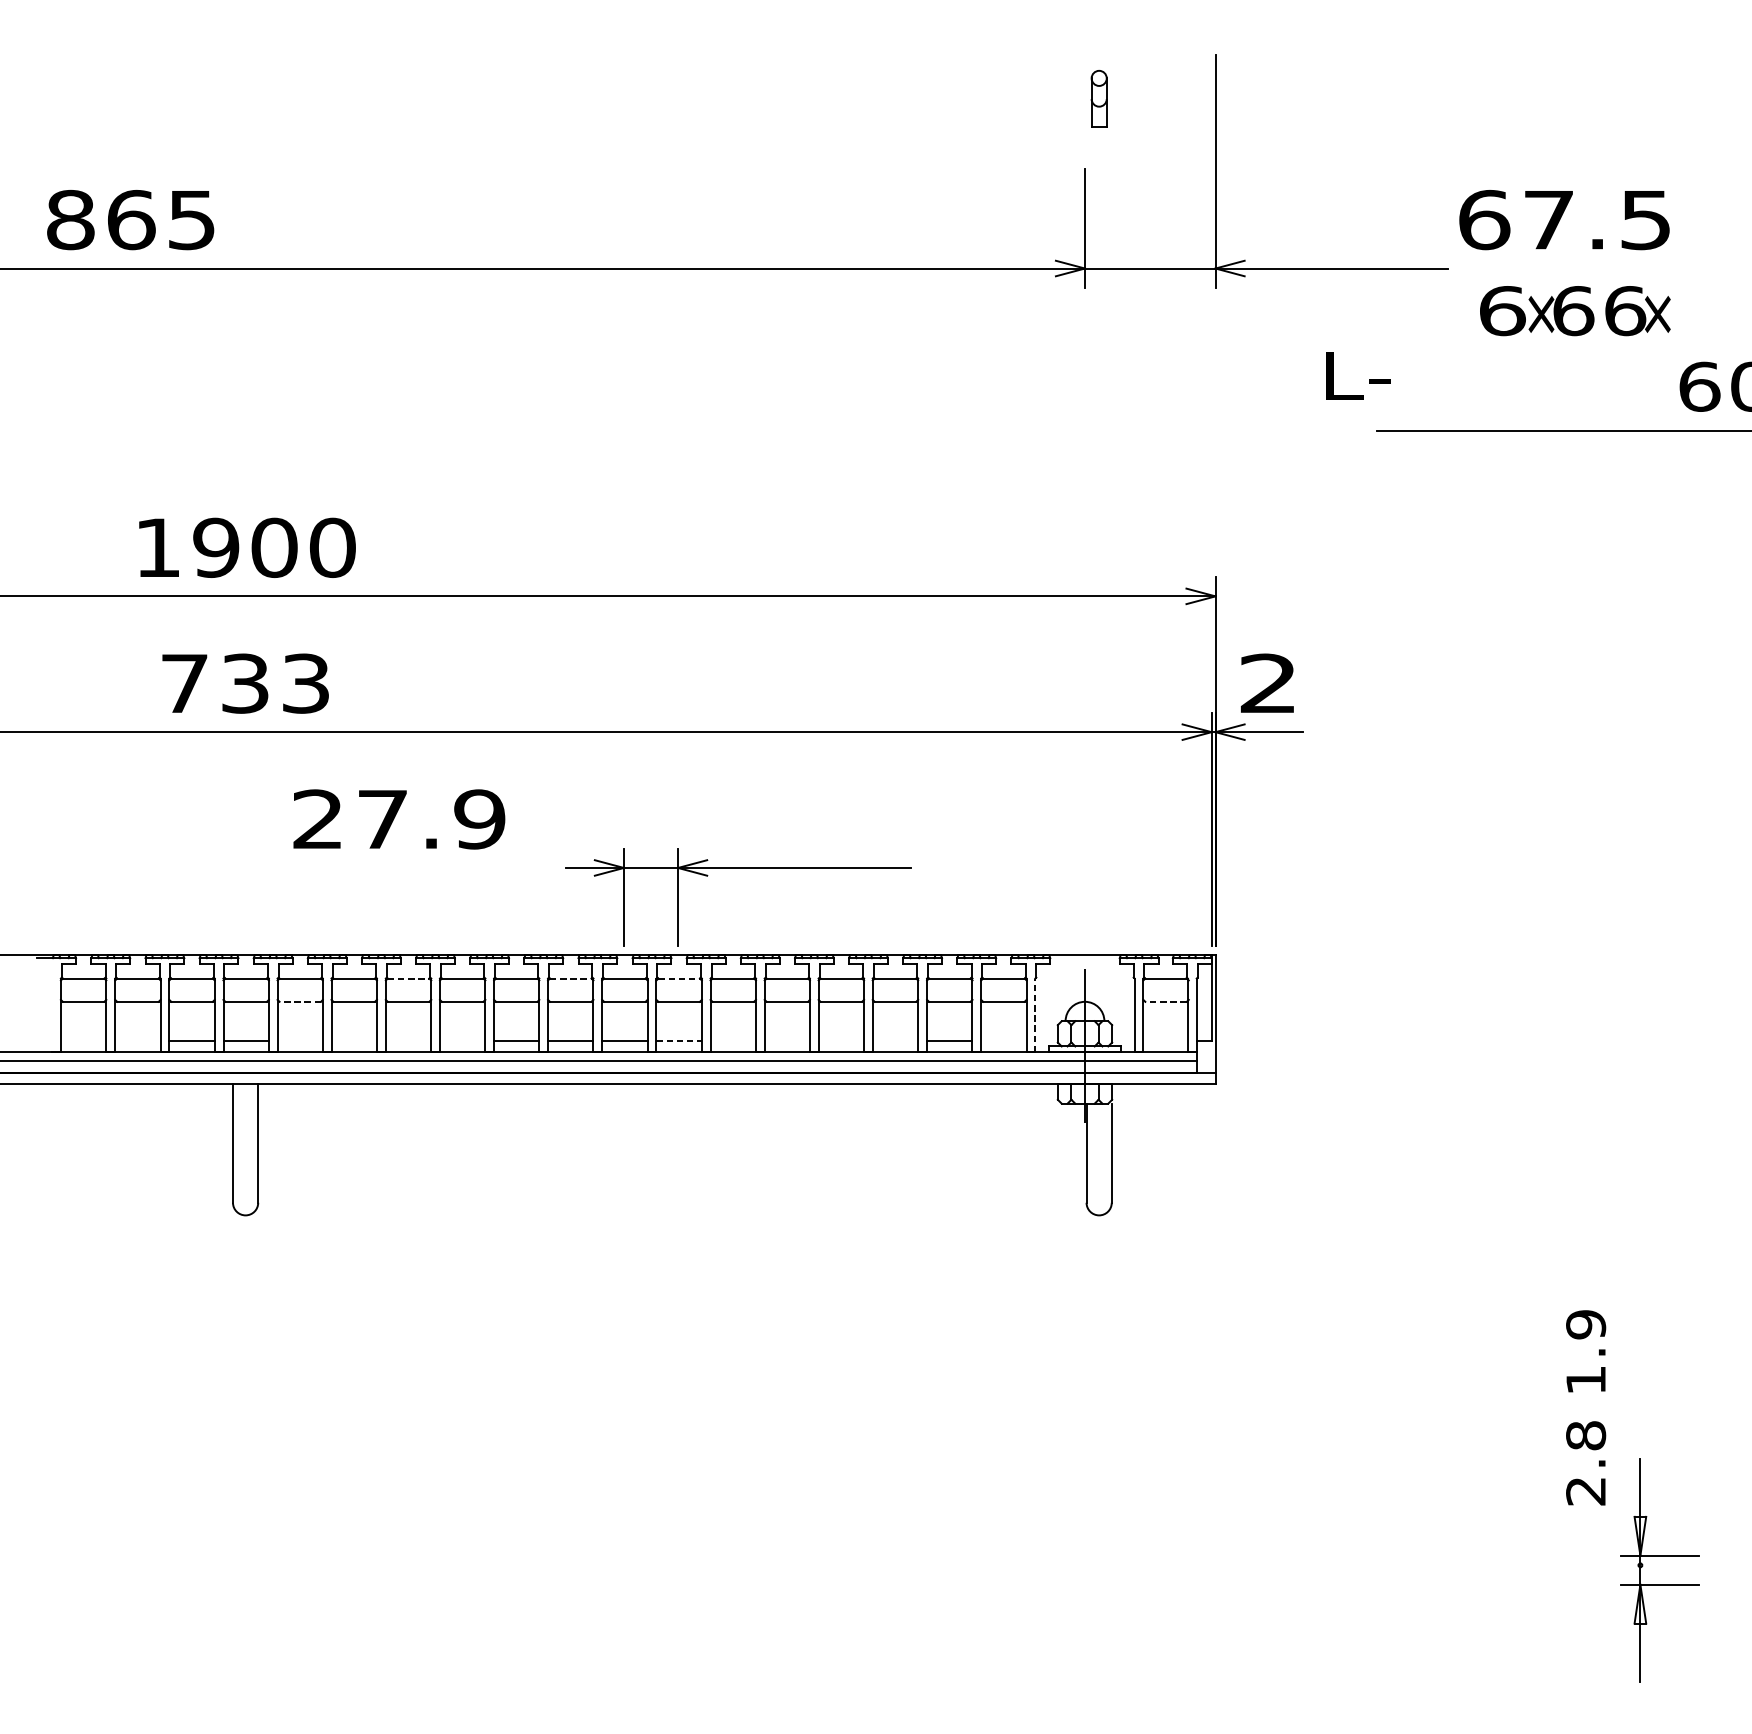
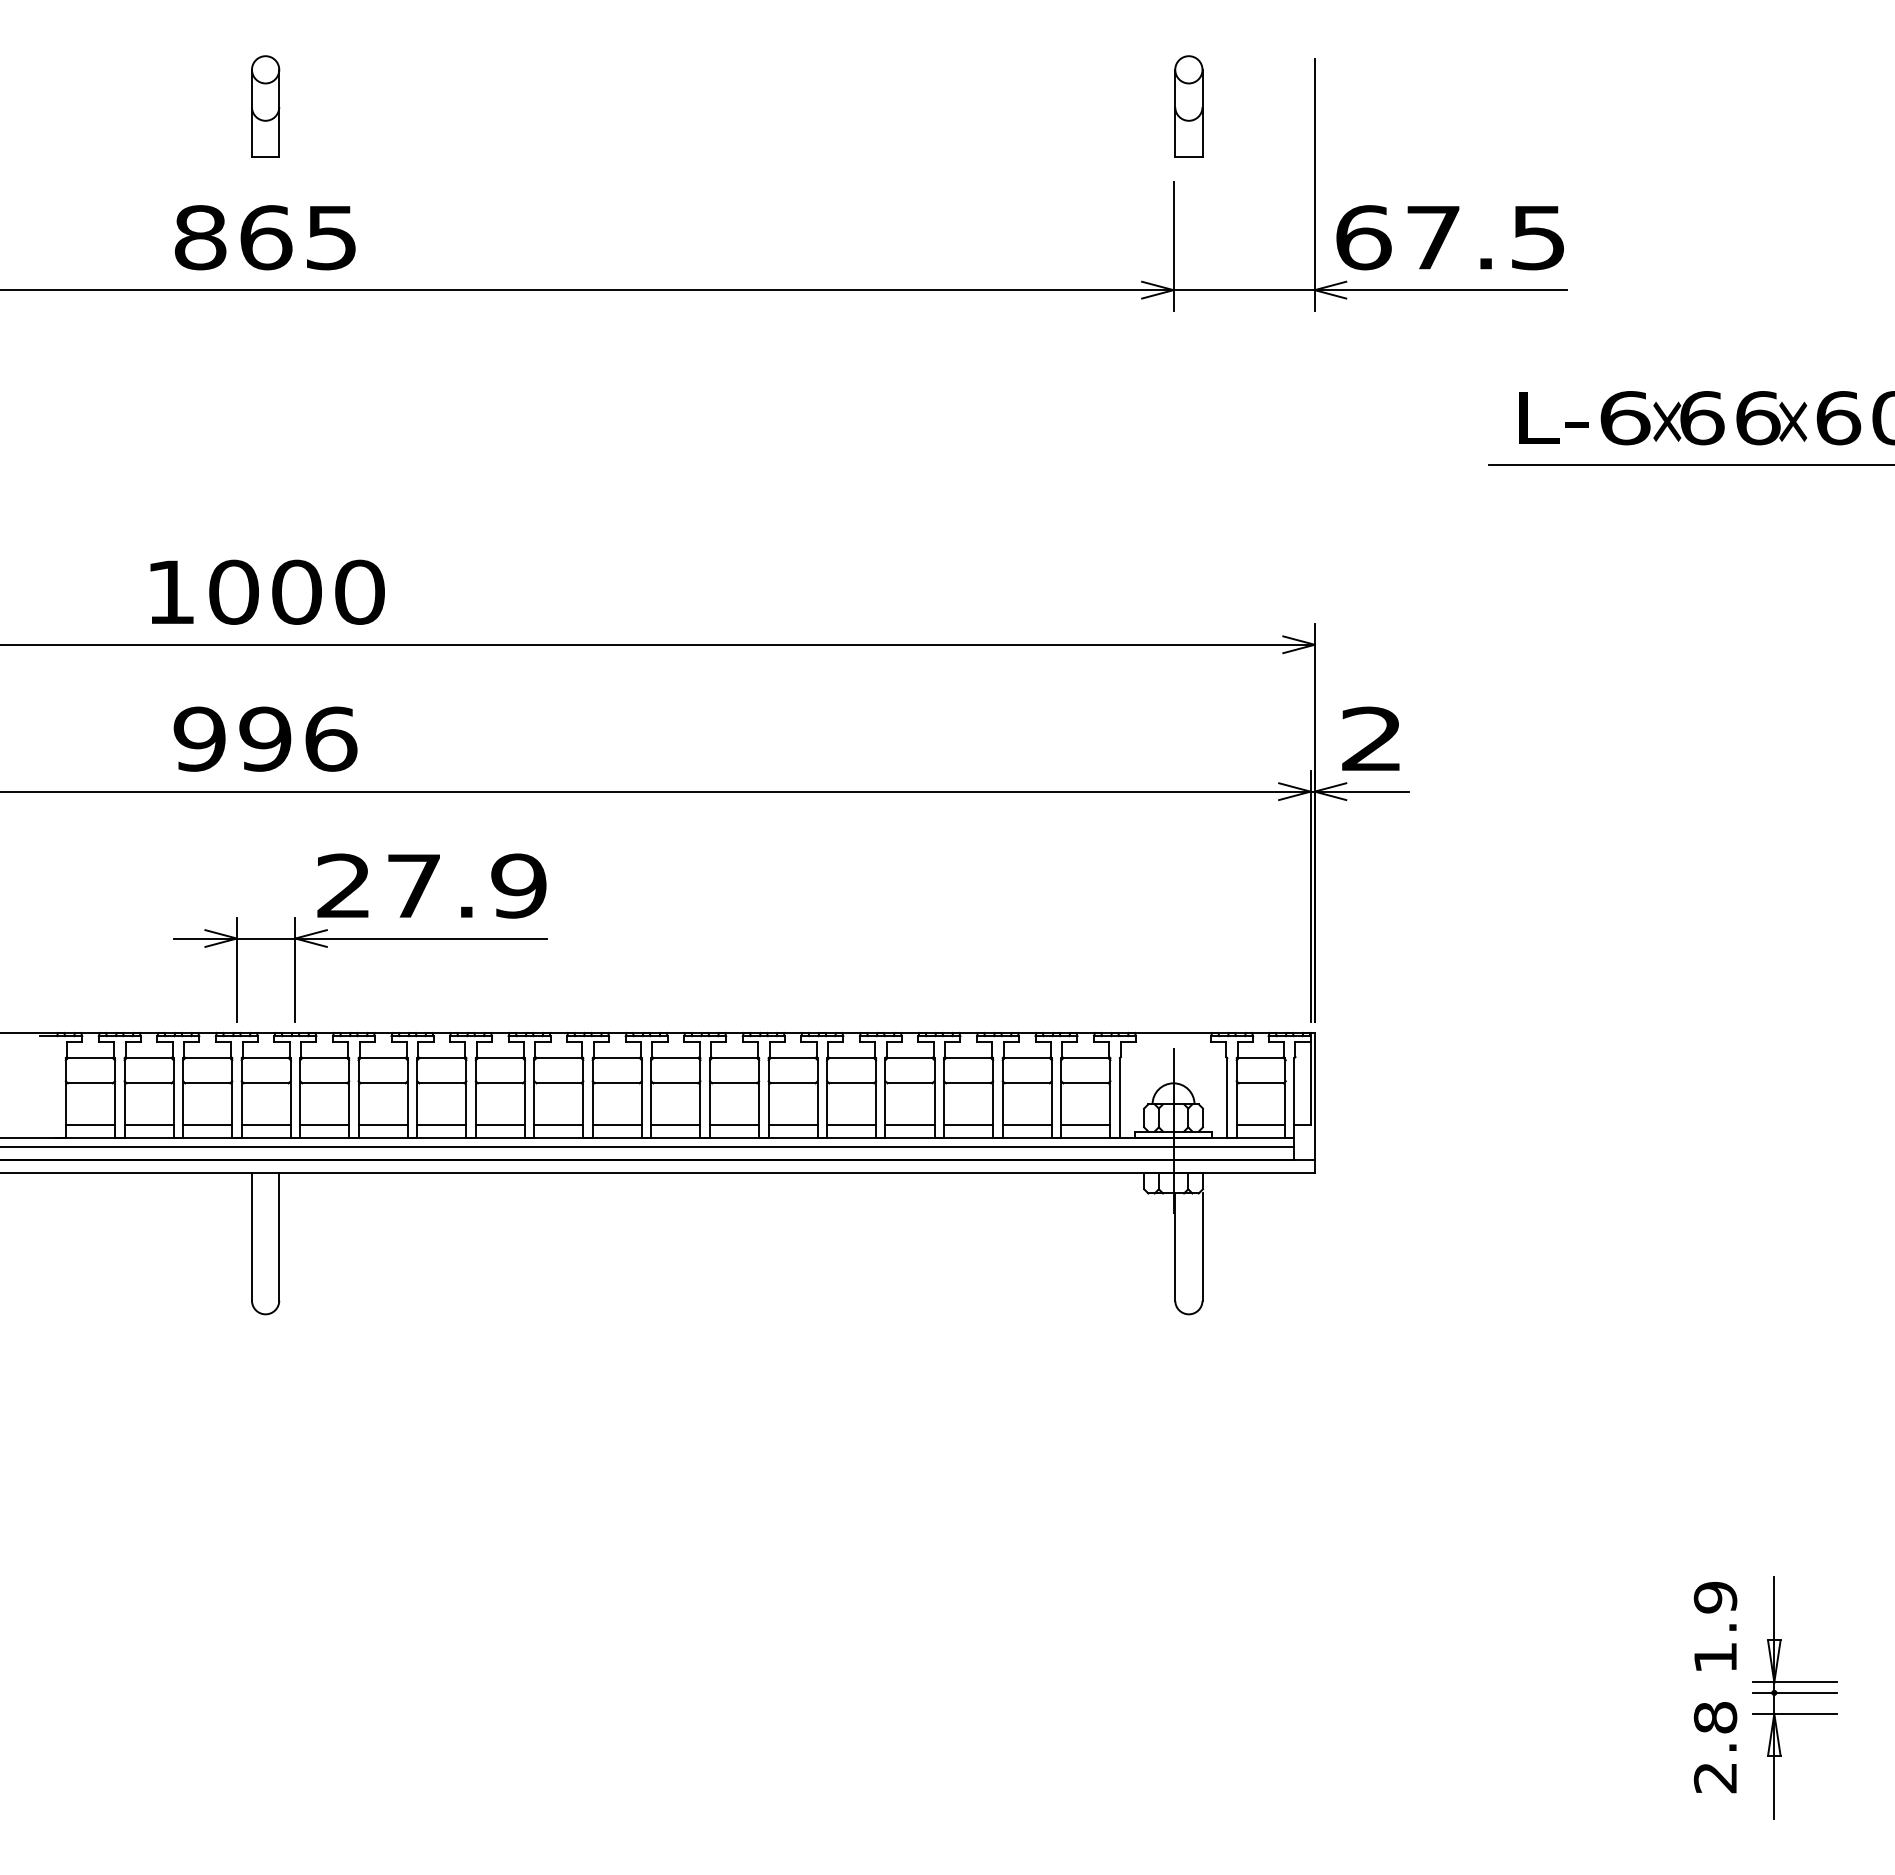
part: (245, 98) -> (265, 106), added
part: (1098, 98) -> (1188, 106), size x1.67
text: (129, 219) -> (264, 237), moved
text: (1563, 219) -> (1449, 237), moved
text: (1574, 311) -> (1703, 418), moved
text: (1357, 375) -> (1553, 417), moved
text: (215, 547) -> (233, 591), 1900 -> 1000
text: (245, 683) -> (265, 738), 733 -> 996
part: (738, 868) -> (360, 939), moved
line: (409, 978) -> (442, 1058), dashed -> solid
line: (570, 978) -> (617, 1058), dashed -> solid
line: (680, 978) -> (735, 1058), dashed -> solid
line: (300, 1001) -> (324, 1083), dashed -> solid
line: (1165, 1001) -> (1260, 1083), dashed -> solid
line: (1035, 1015) -> (1119, 1098), dashed -> solid
line: (82, 1040) -> (89, 1125), added
line: (137, 1040) -> (148, 1125), added
line: (300, 1040) -> (324, 1125), added
line: (353, 1040) -> (382, 1125), added
line: (408, 1040) -> (441, 1125), added
line: (461, 1040) -> (499, 1125), added
line: (679, 1040) -> (734, 1125), dashed -> solid
line: (732, 1040) -> (792, 1125), added
line: (787, 1040) -> (851, 1125), added
line: (840, 1040) -> (909, 1125), added
line: (895, 1040) -> (968, 1125), added
line: (1003, 1040) -> (1085, 1125), added
line: (1165, 1040) -> (1260, 1125), added
text: (1586, 1407) -> (1715, 1687), moved
line: (1659, 1564) -> (1795, 1692), added

